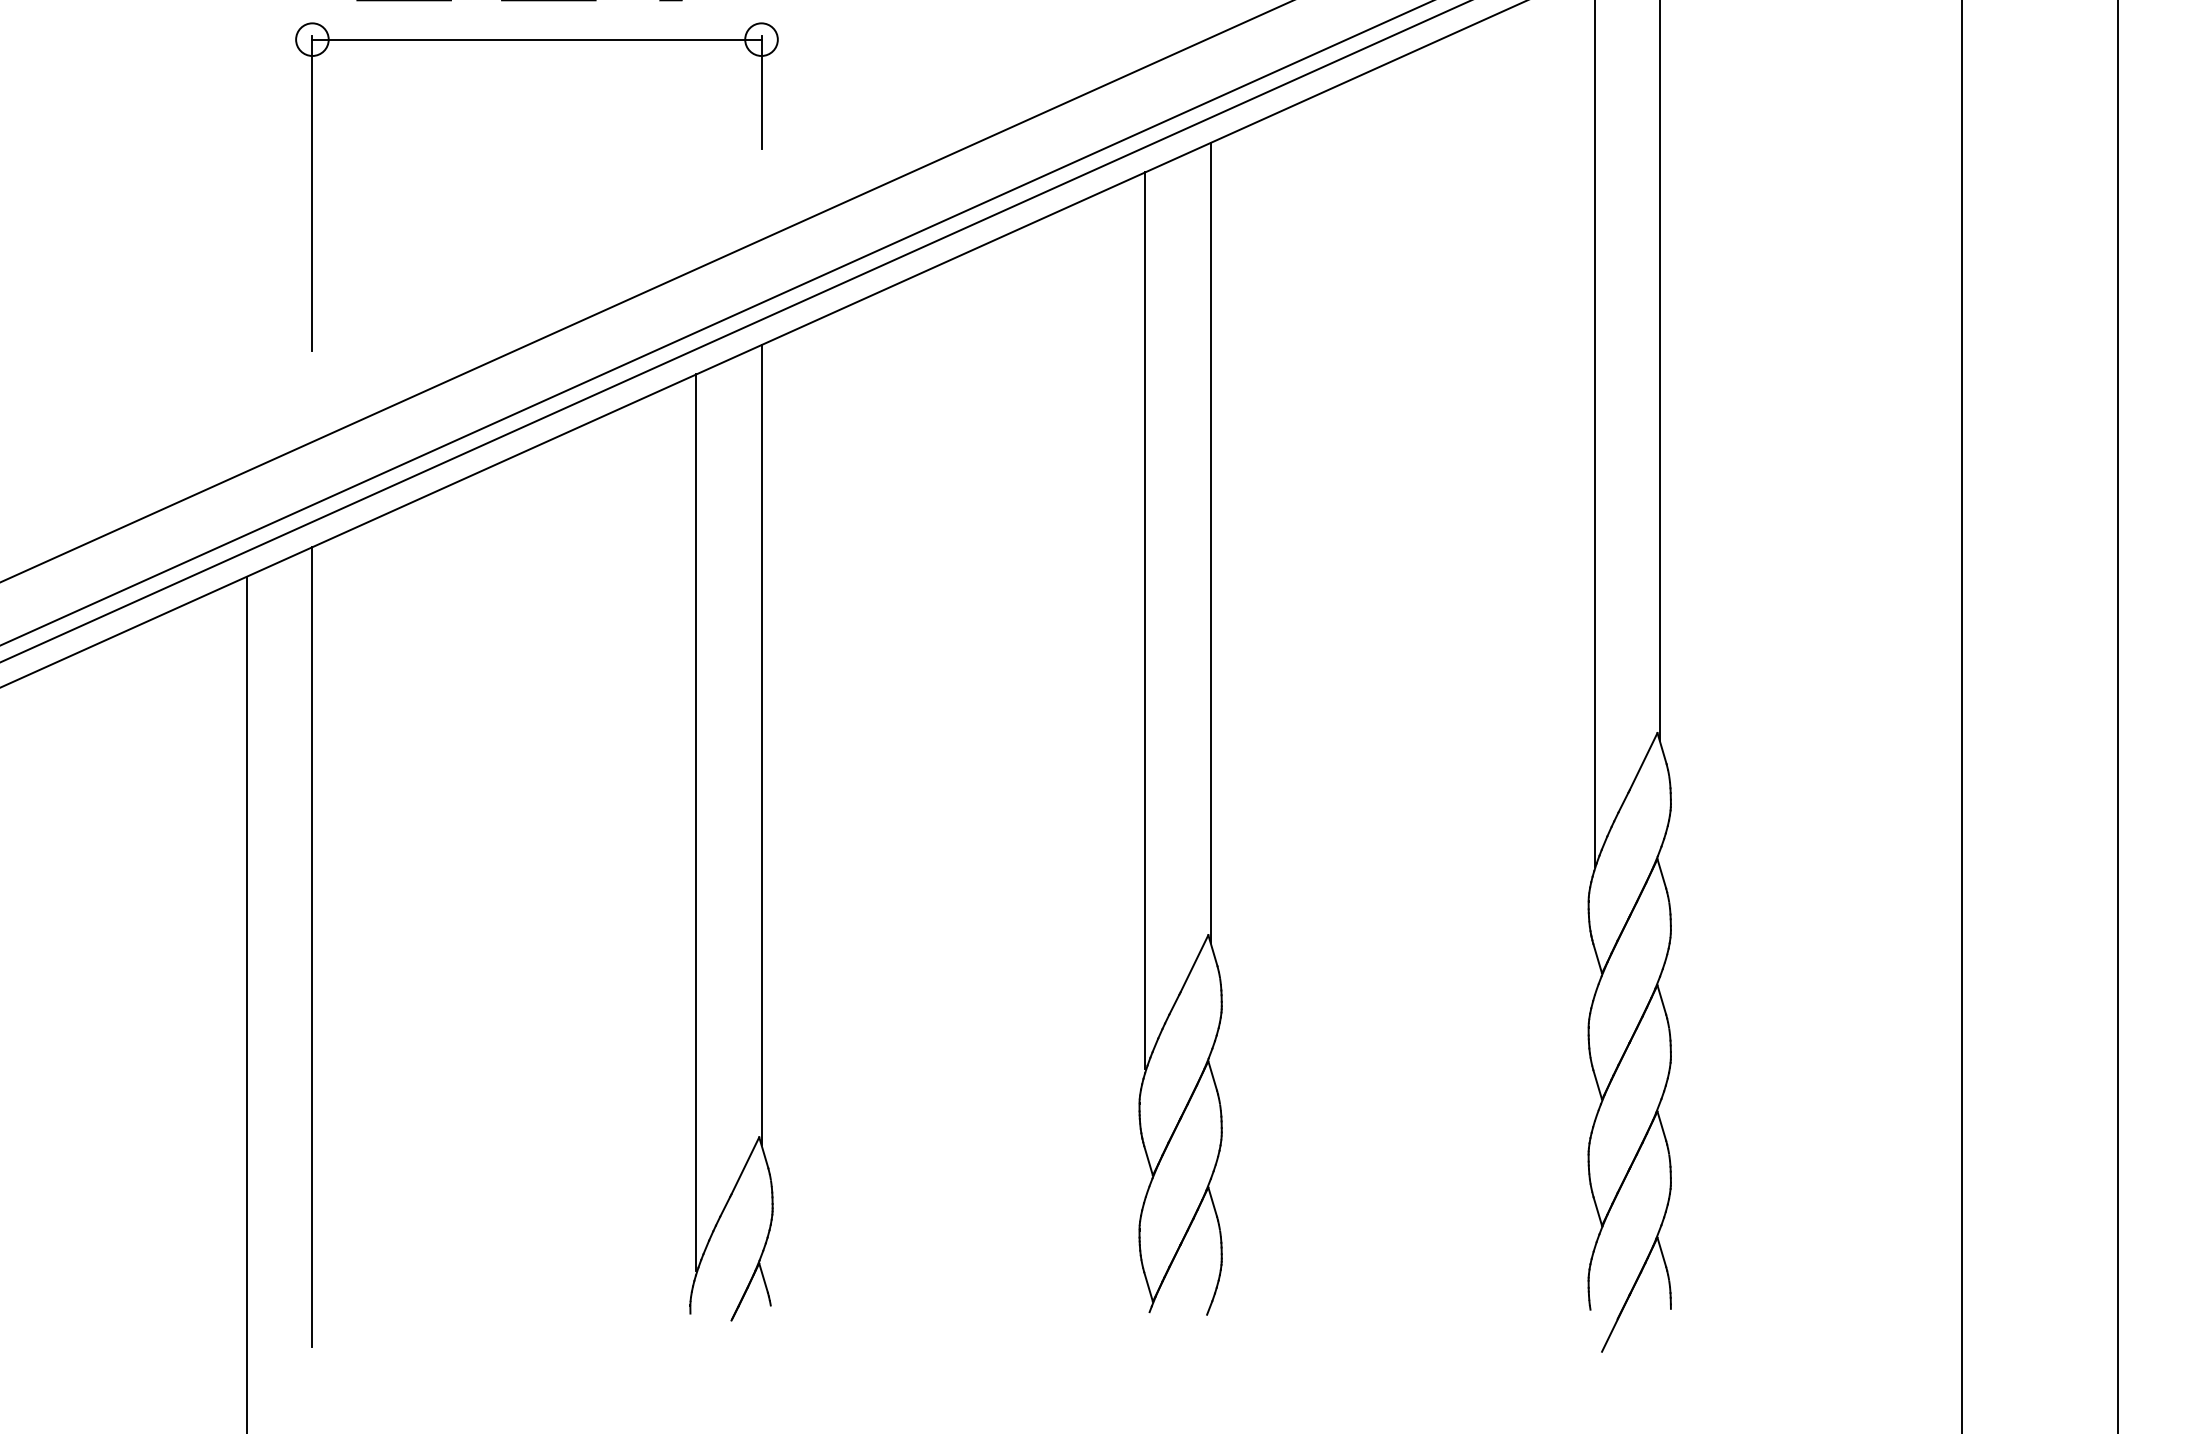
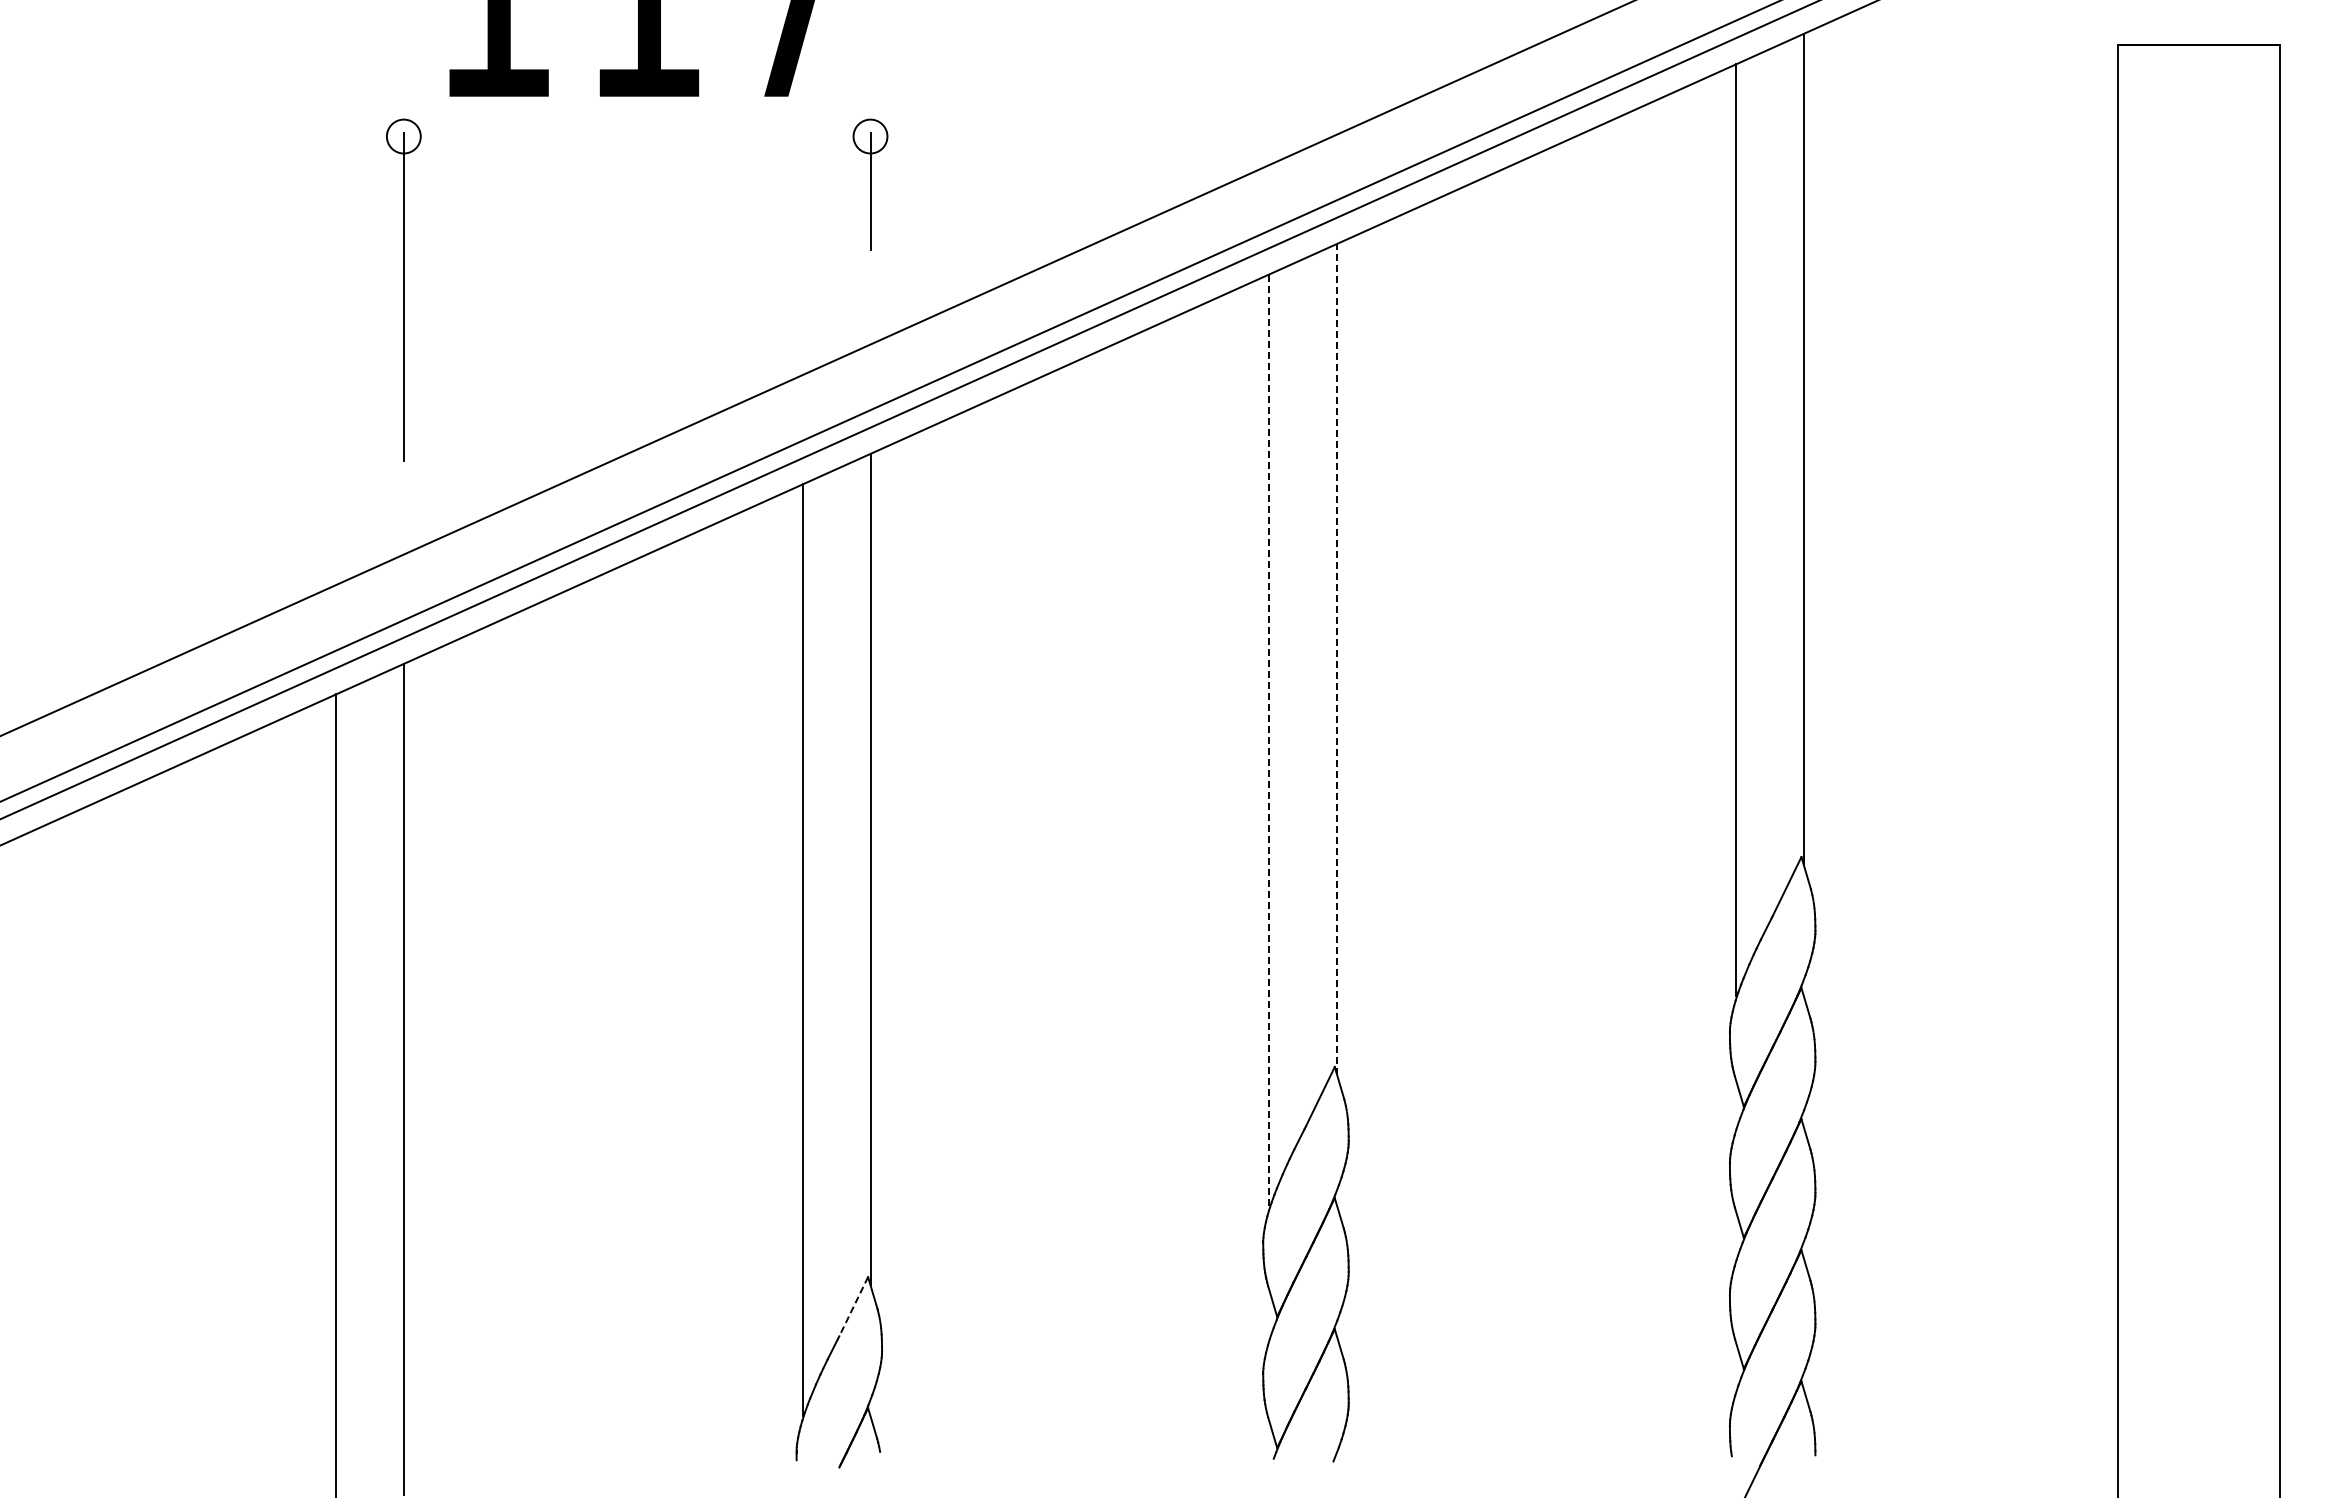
line: (536, 39) -> (636, 136), removed
line: (1210, 542) -> (1337, 659), solid -> dashed
line: (1145, 619) -> (1269, 739), solid -> dashed
line: (745, 1165) -> (853, 1306), solid -> dashed

